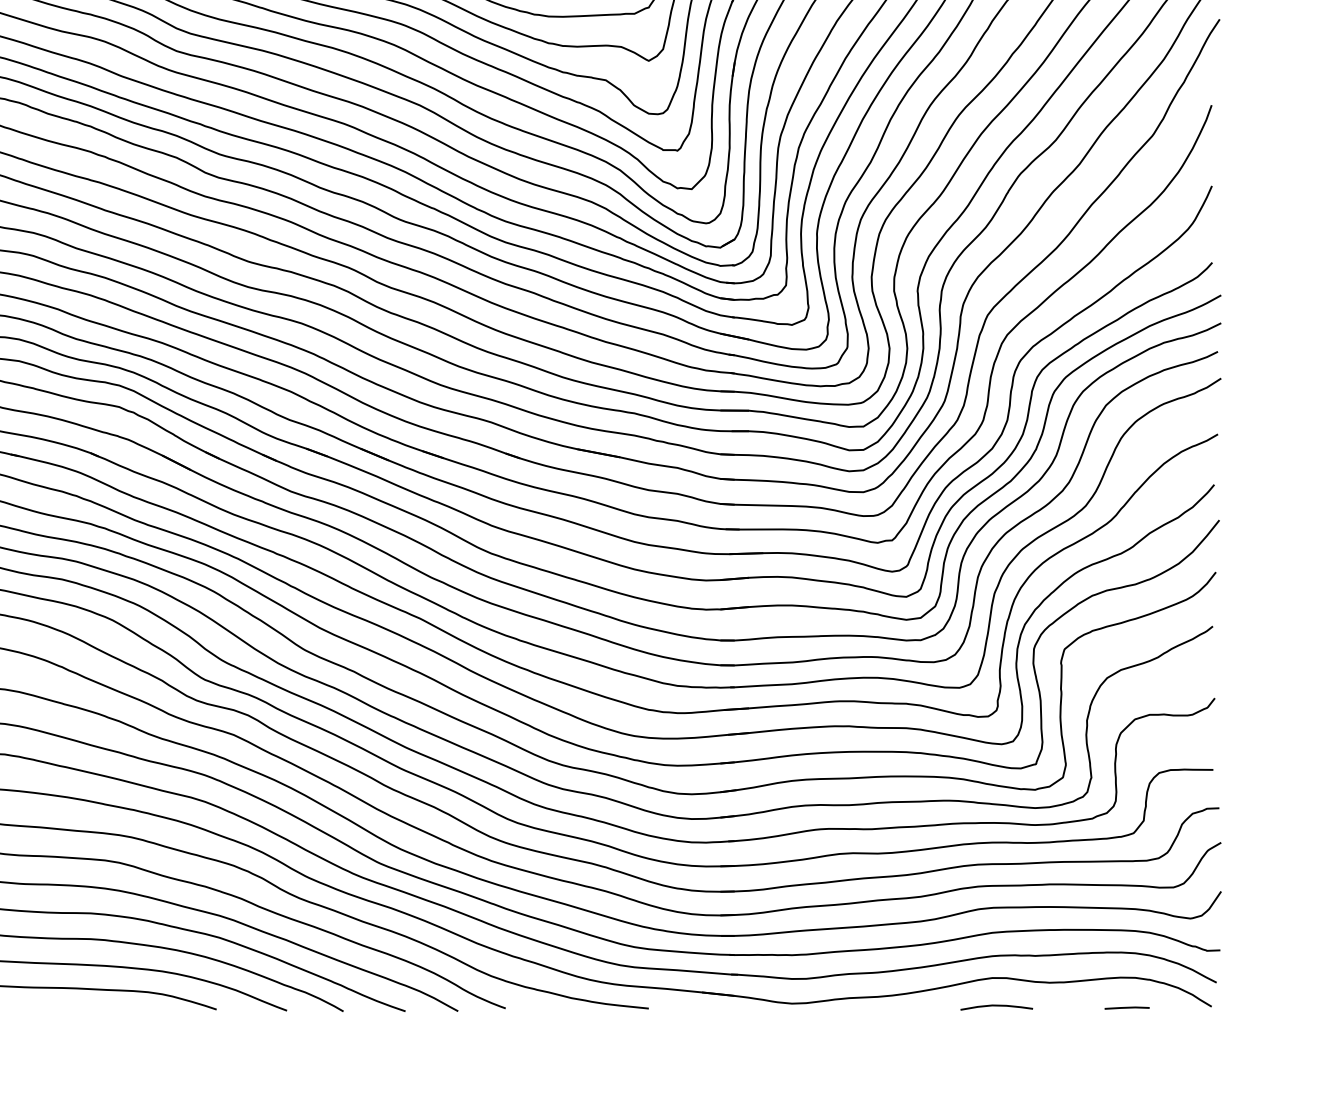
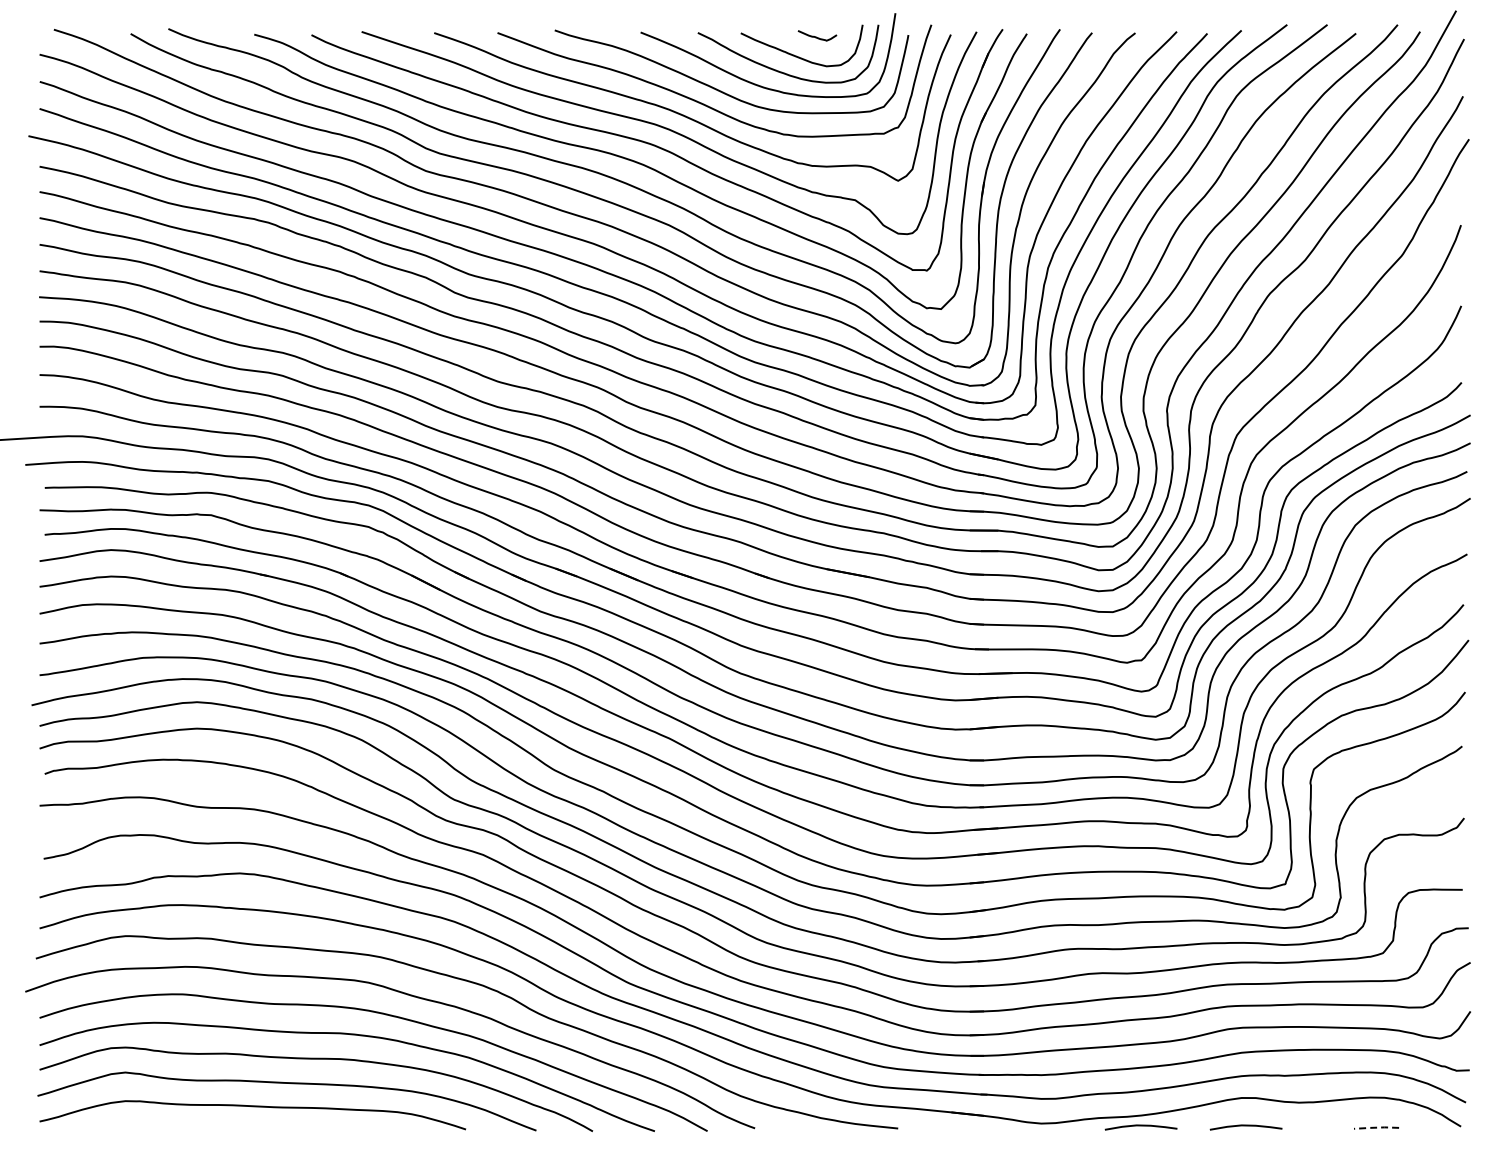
curve: (891, 1006) -> (1140, 1126), added
line: (1127, 1007) -> (1376, 1127), solid -> dashed

